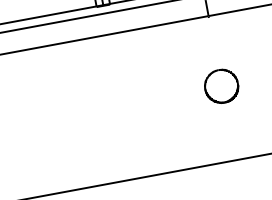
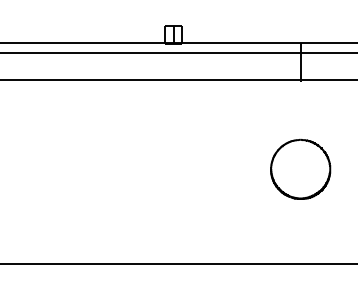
part: (221, 86) -> (300, 169), size x1.43

